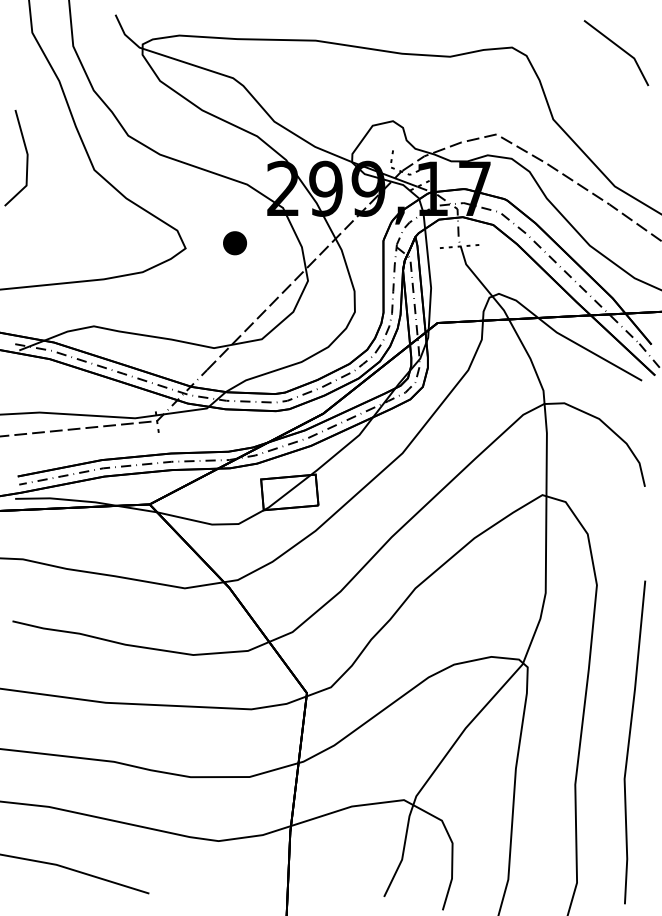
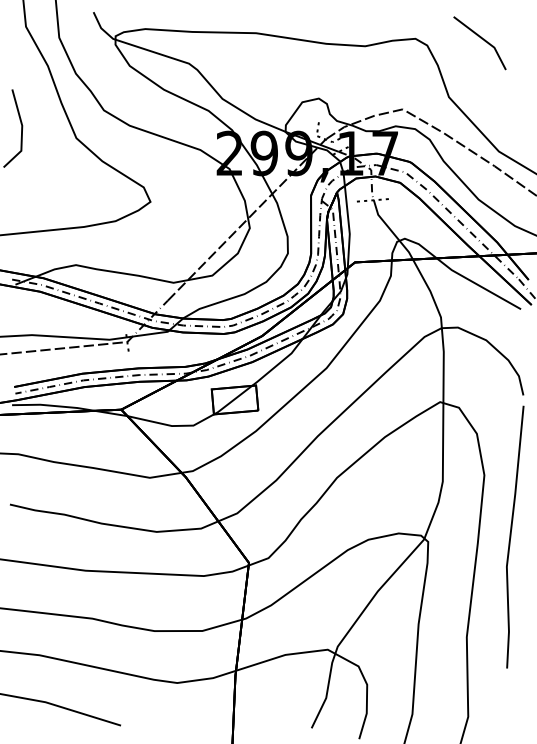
line: (620, 49) -> (483, 40), moved
part: (234, 243) -> (190, 197), removed
line: (630, 739) -> (511, 534), moved

